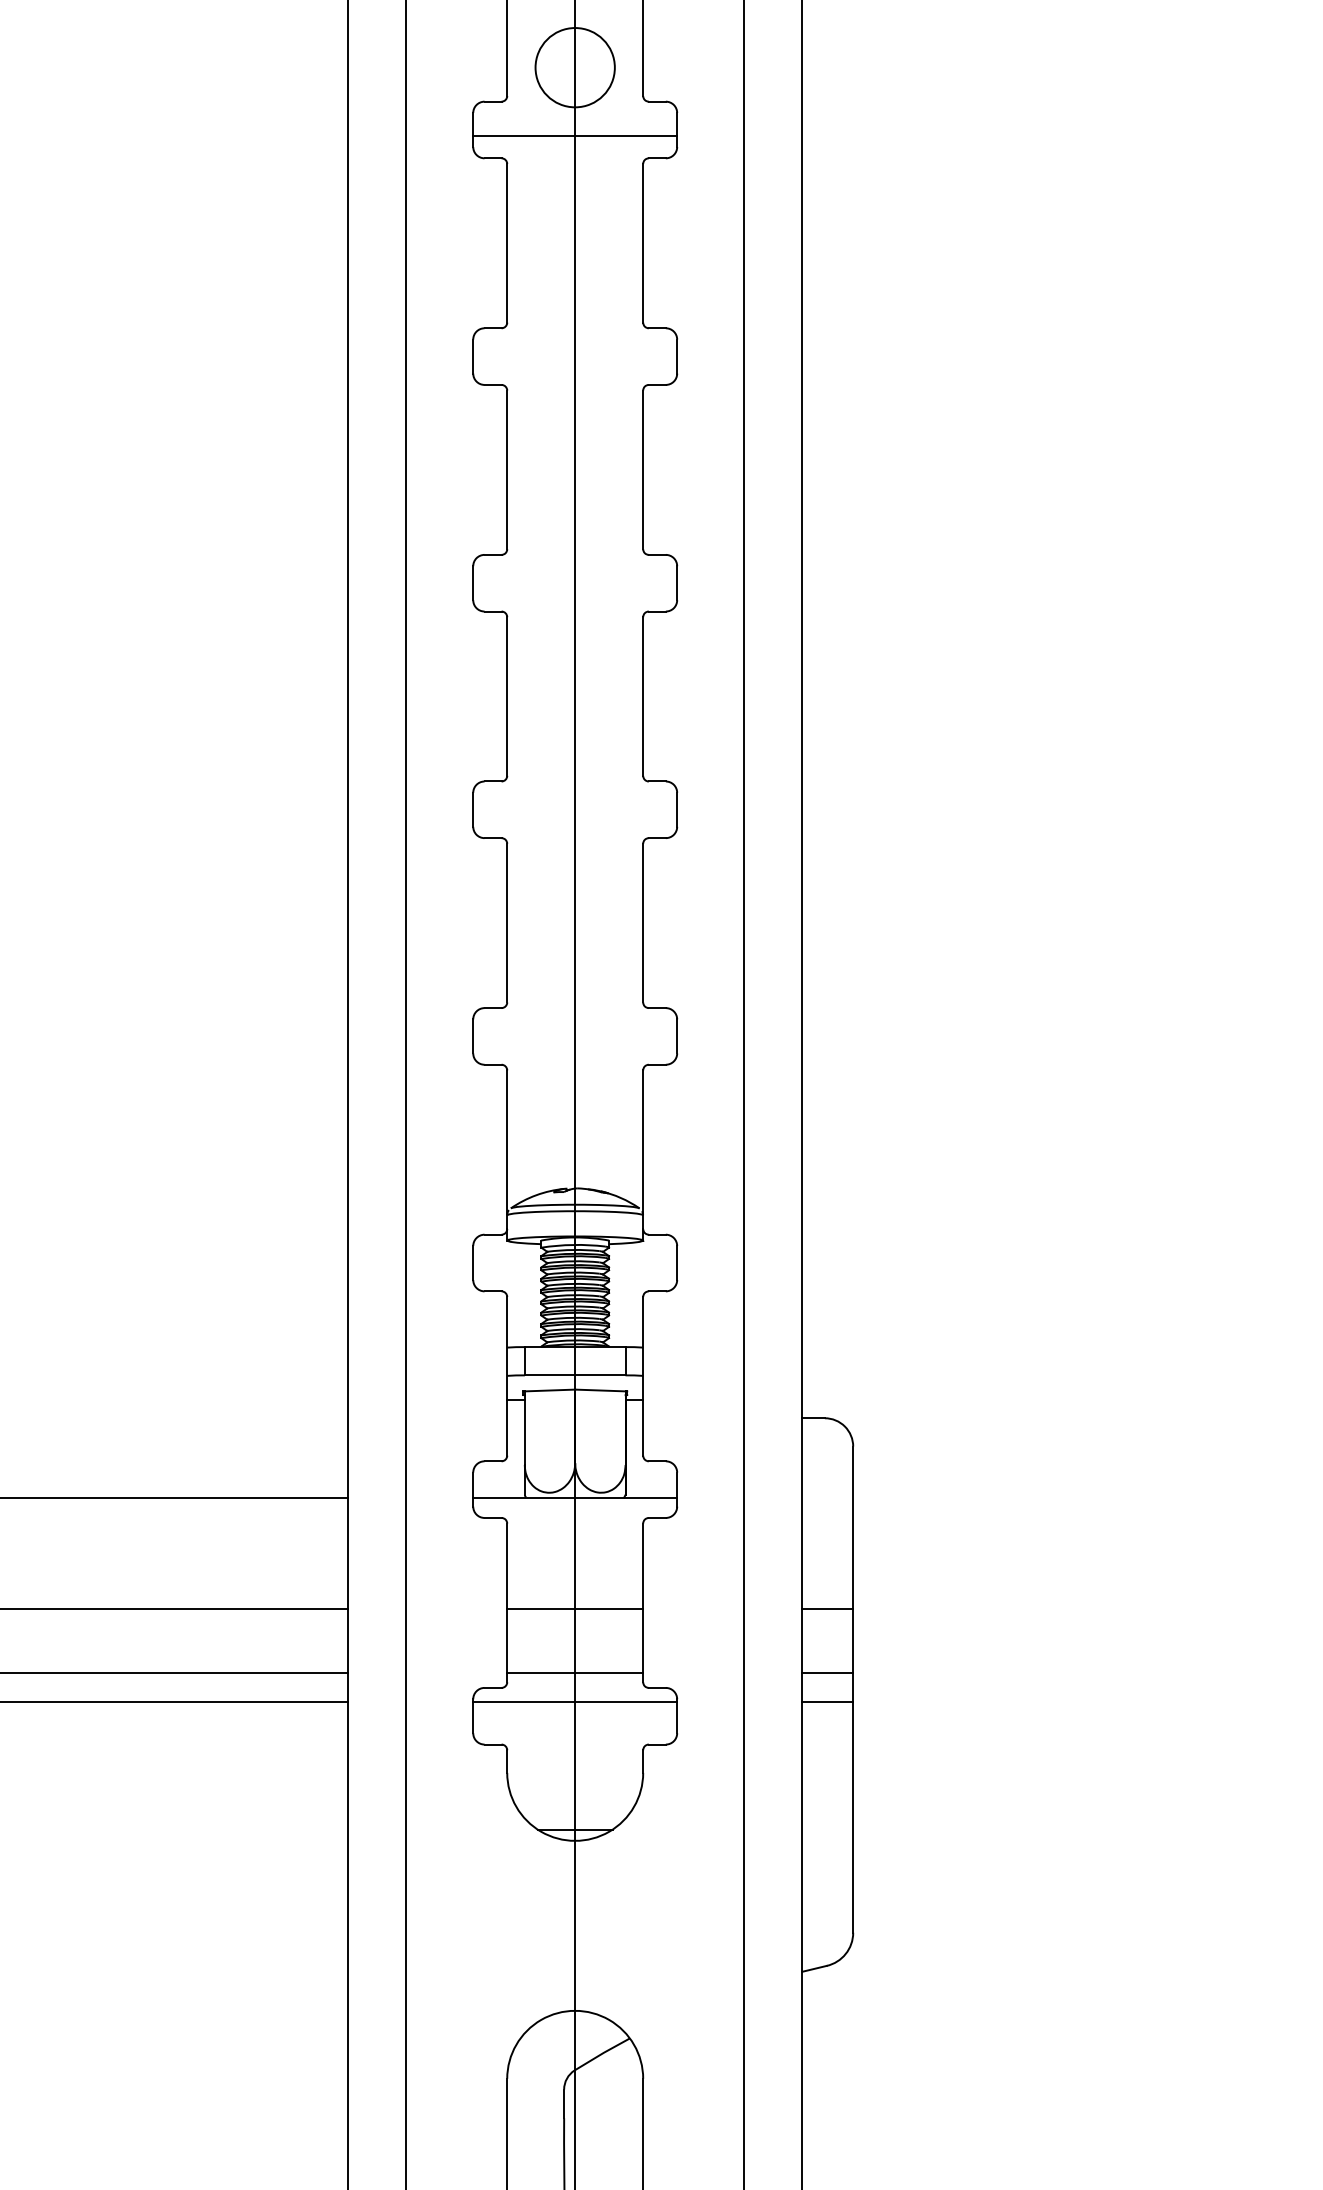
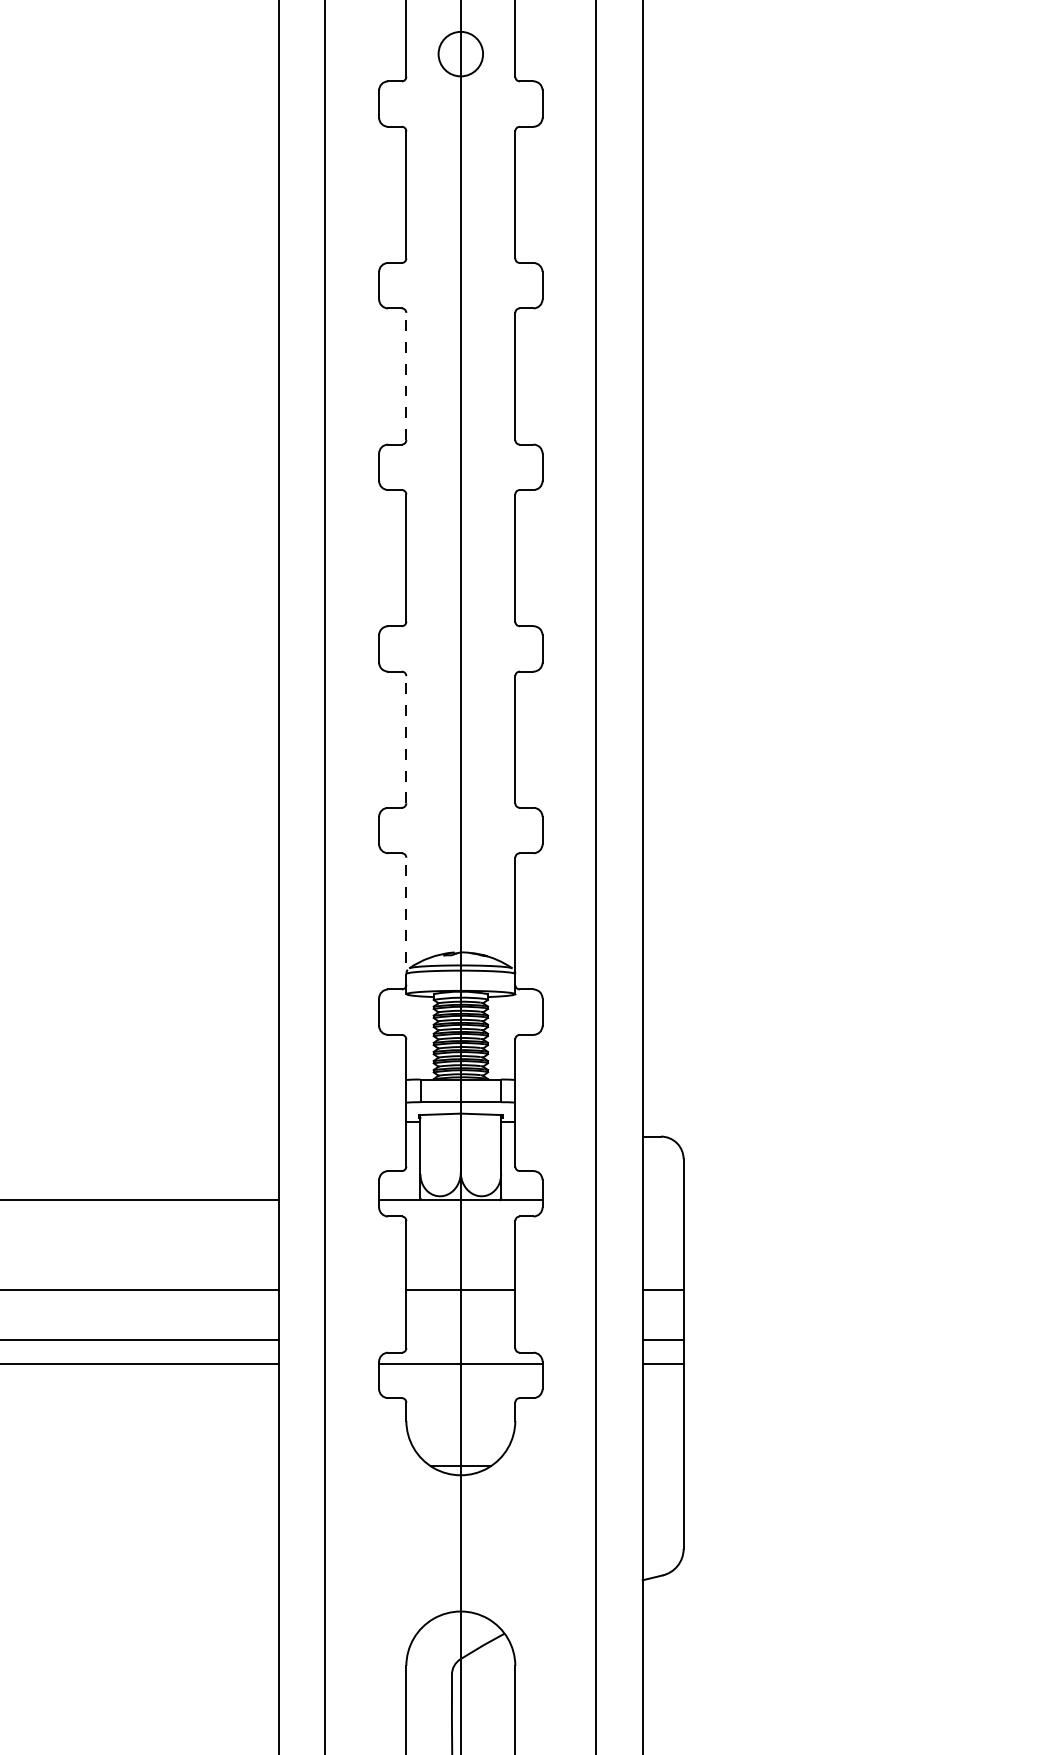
circle: (574, 66) -> (460, 53), size x0.7
line: (574, 135) -> (460, 108), removed
line: (507, 469) -> (406, 376), solid -> dashed
line: (507, 922) -> (406, 739), solid -> dashed
line: (507, 1149) -> (406, 921), solid -> dashed
line: (574, 1672) -> (460, 1340), removed

